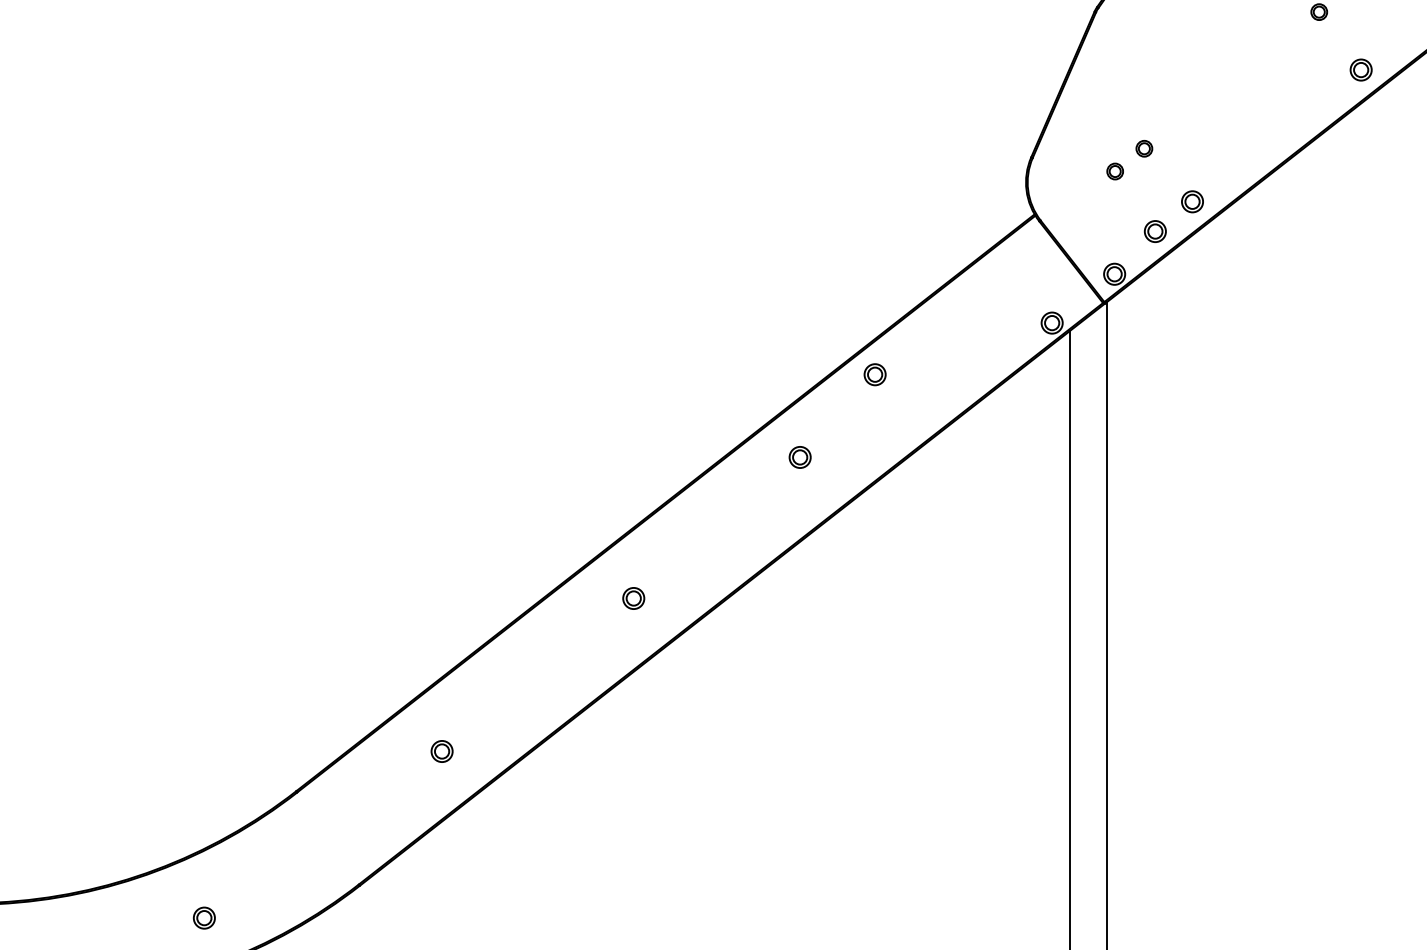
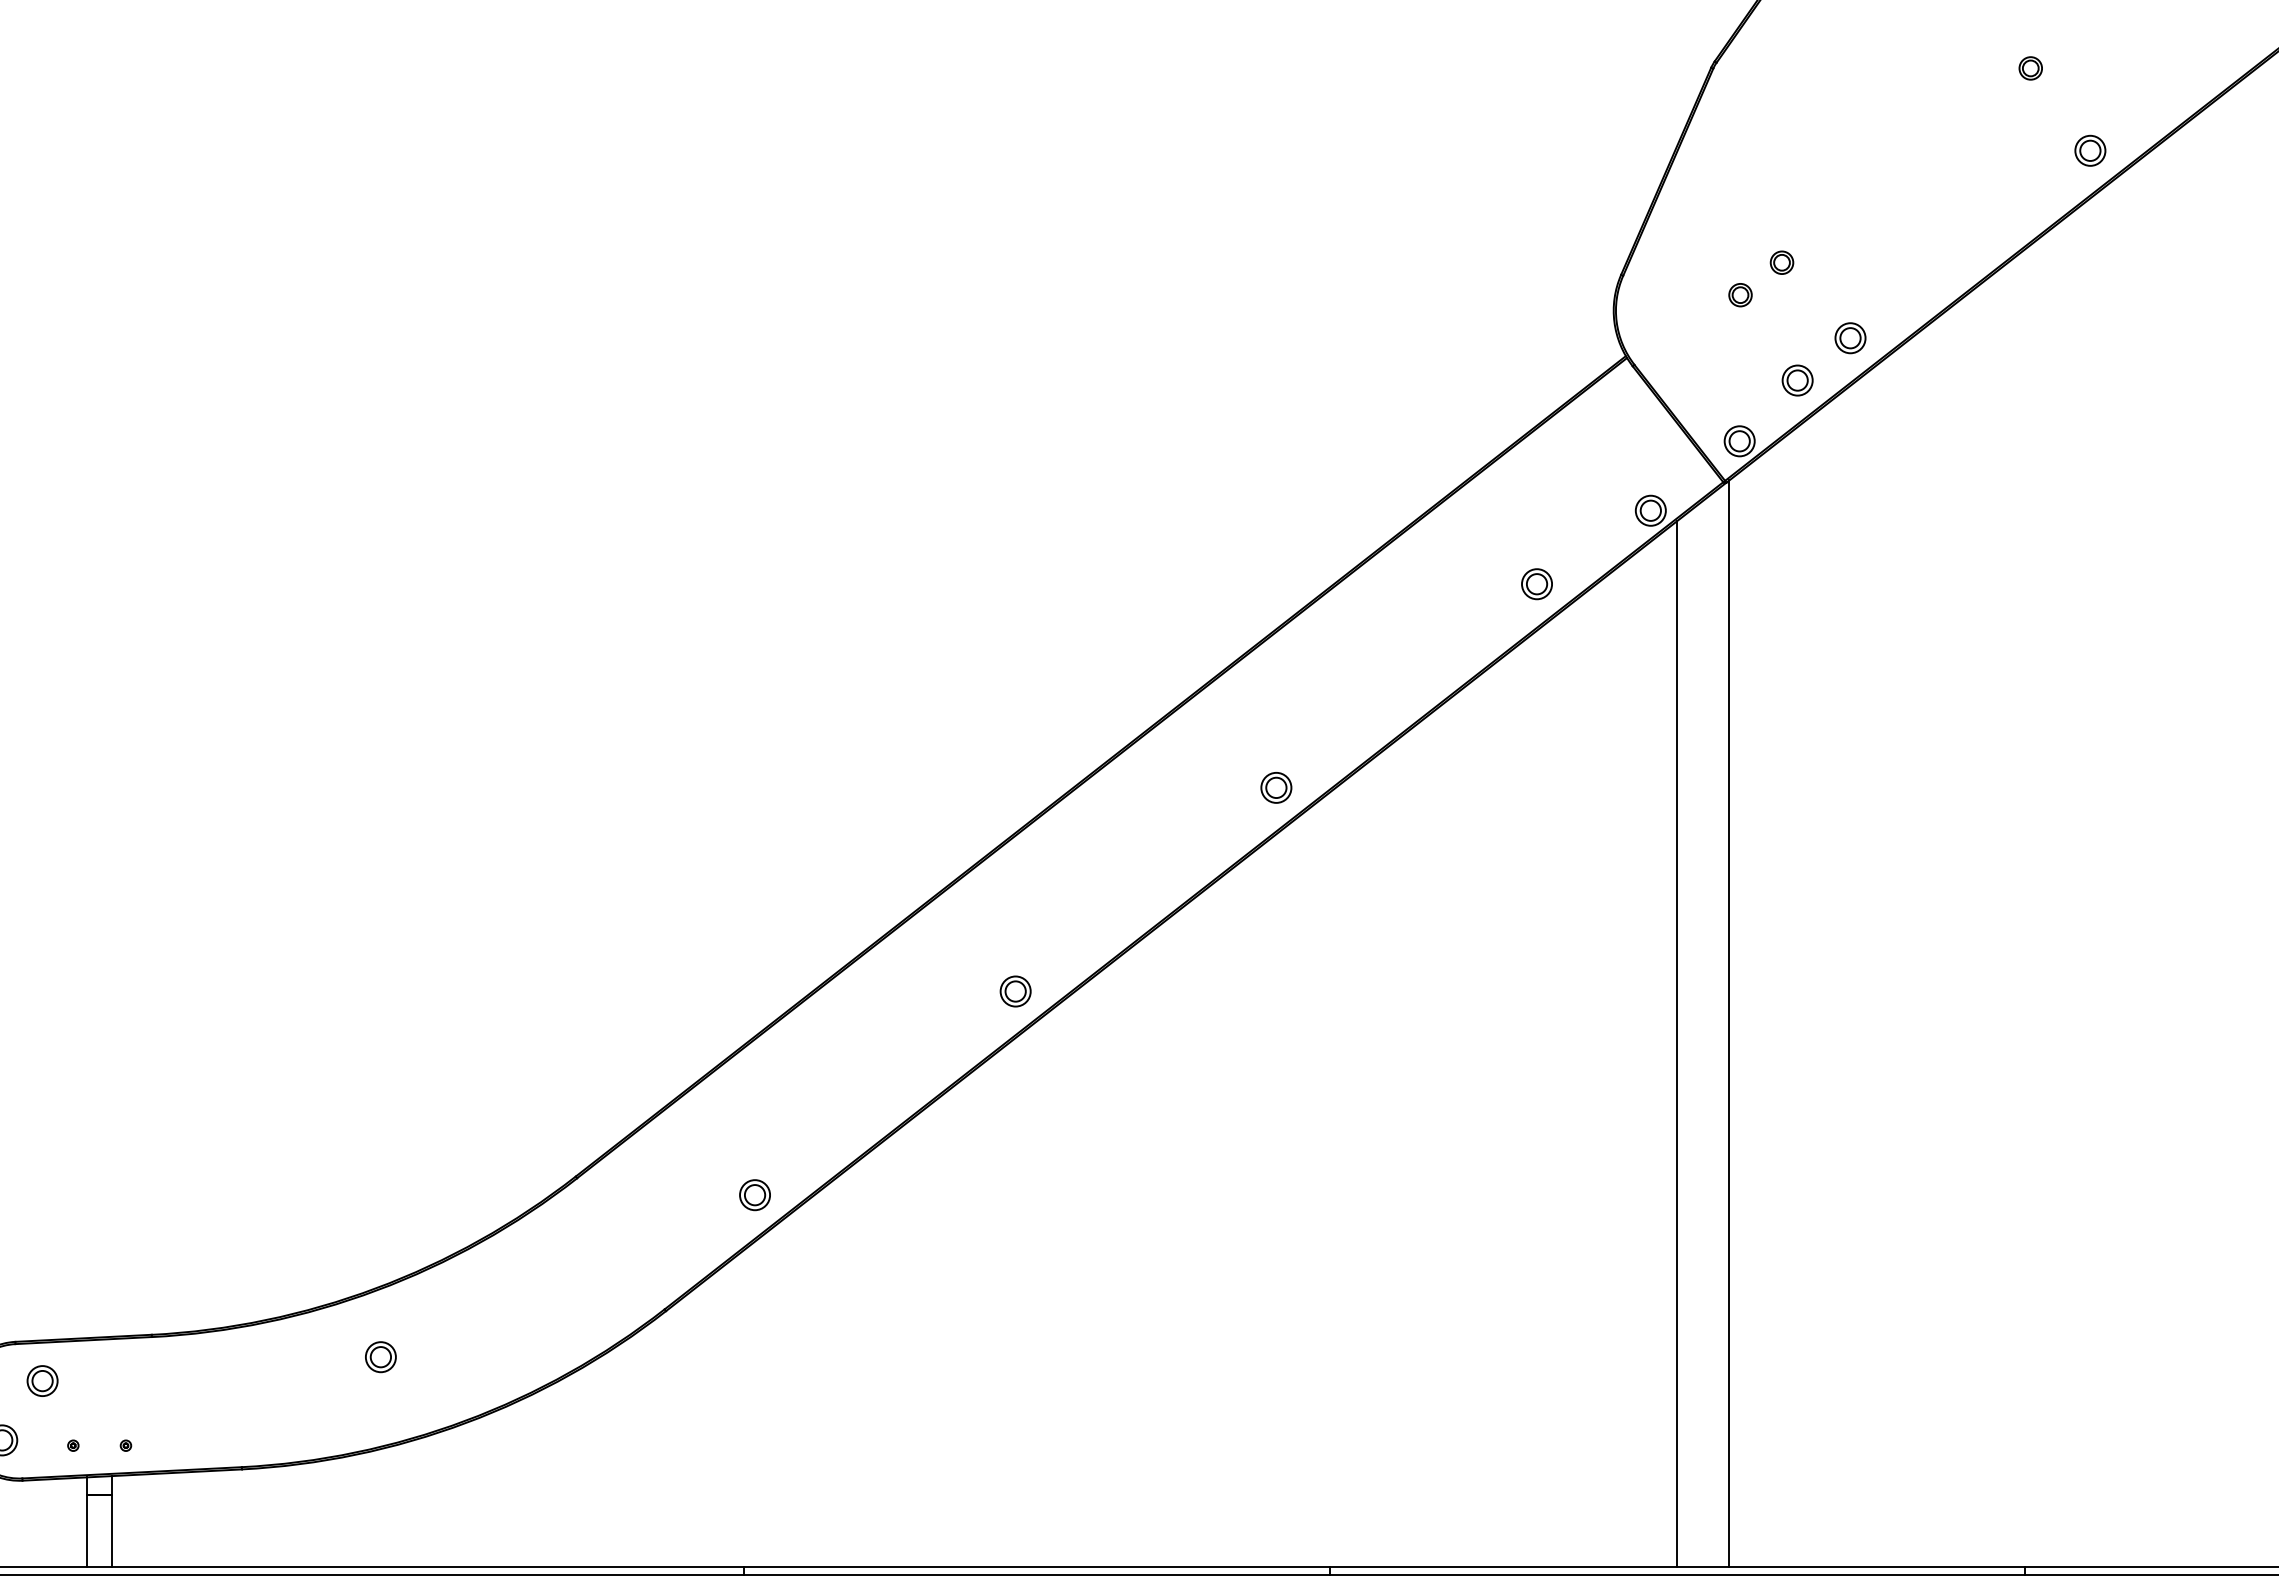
part: (874, 374) -> (1536, 584), moved
part: (800, 457) -> (1276, 787), moved
part: (633, 598) -> (1015, 991), moved
part: (441, 751) -> (754, 1195), moved
part: (204, 918) -> (380, 1357), moved

